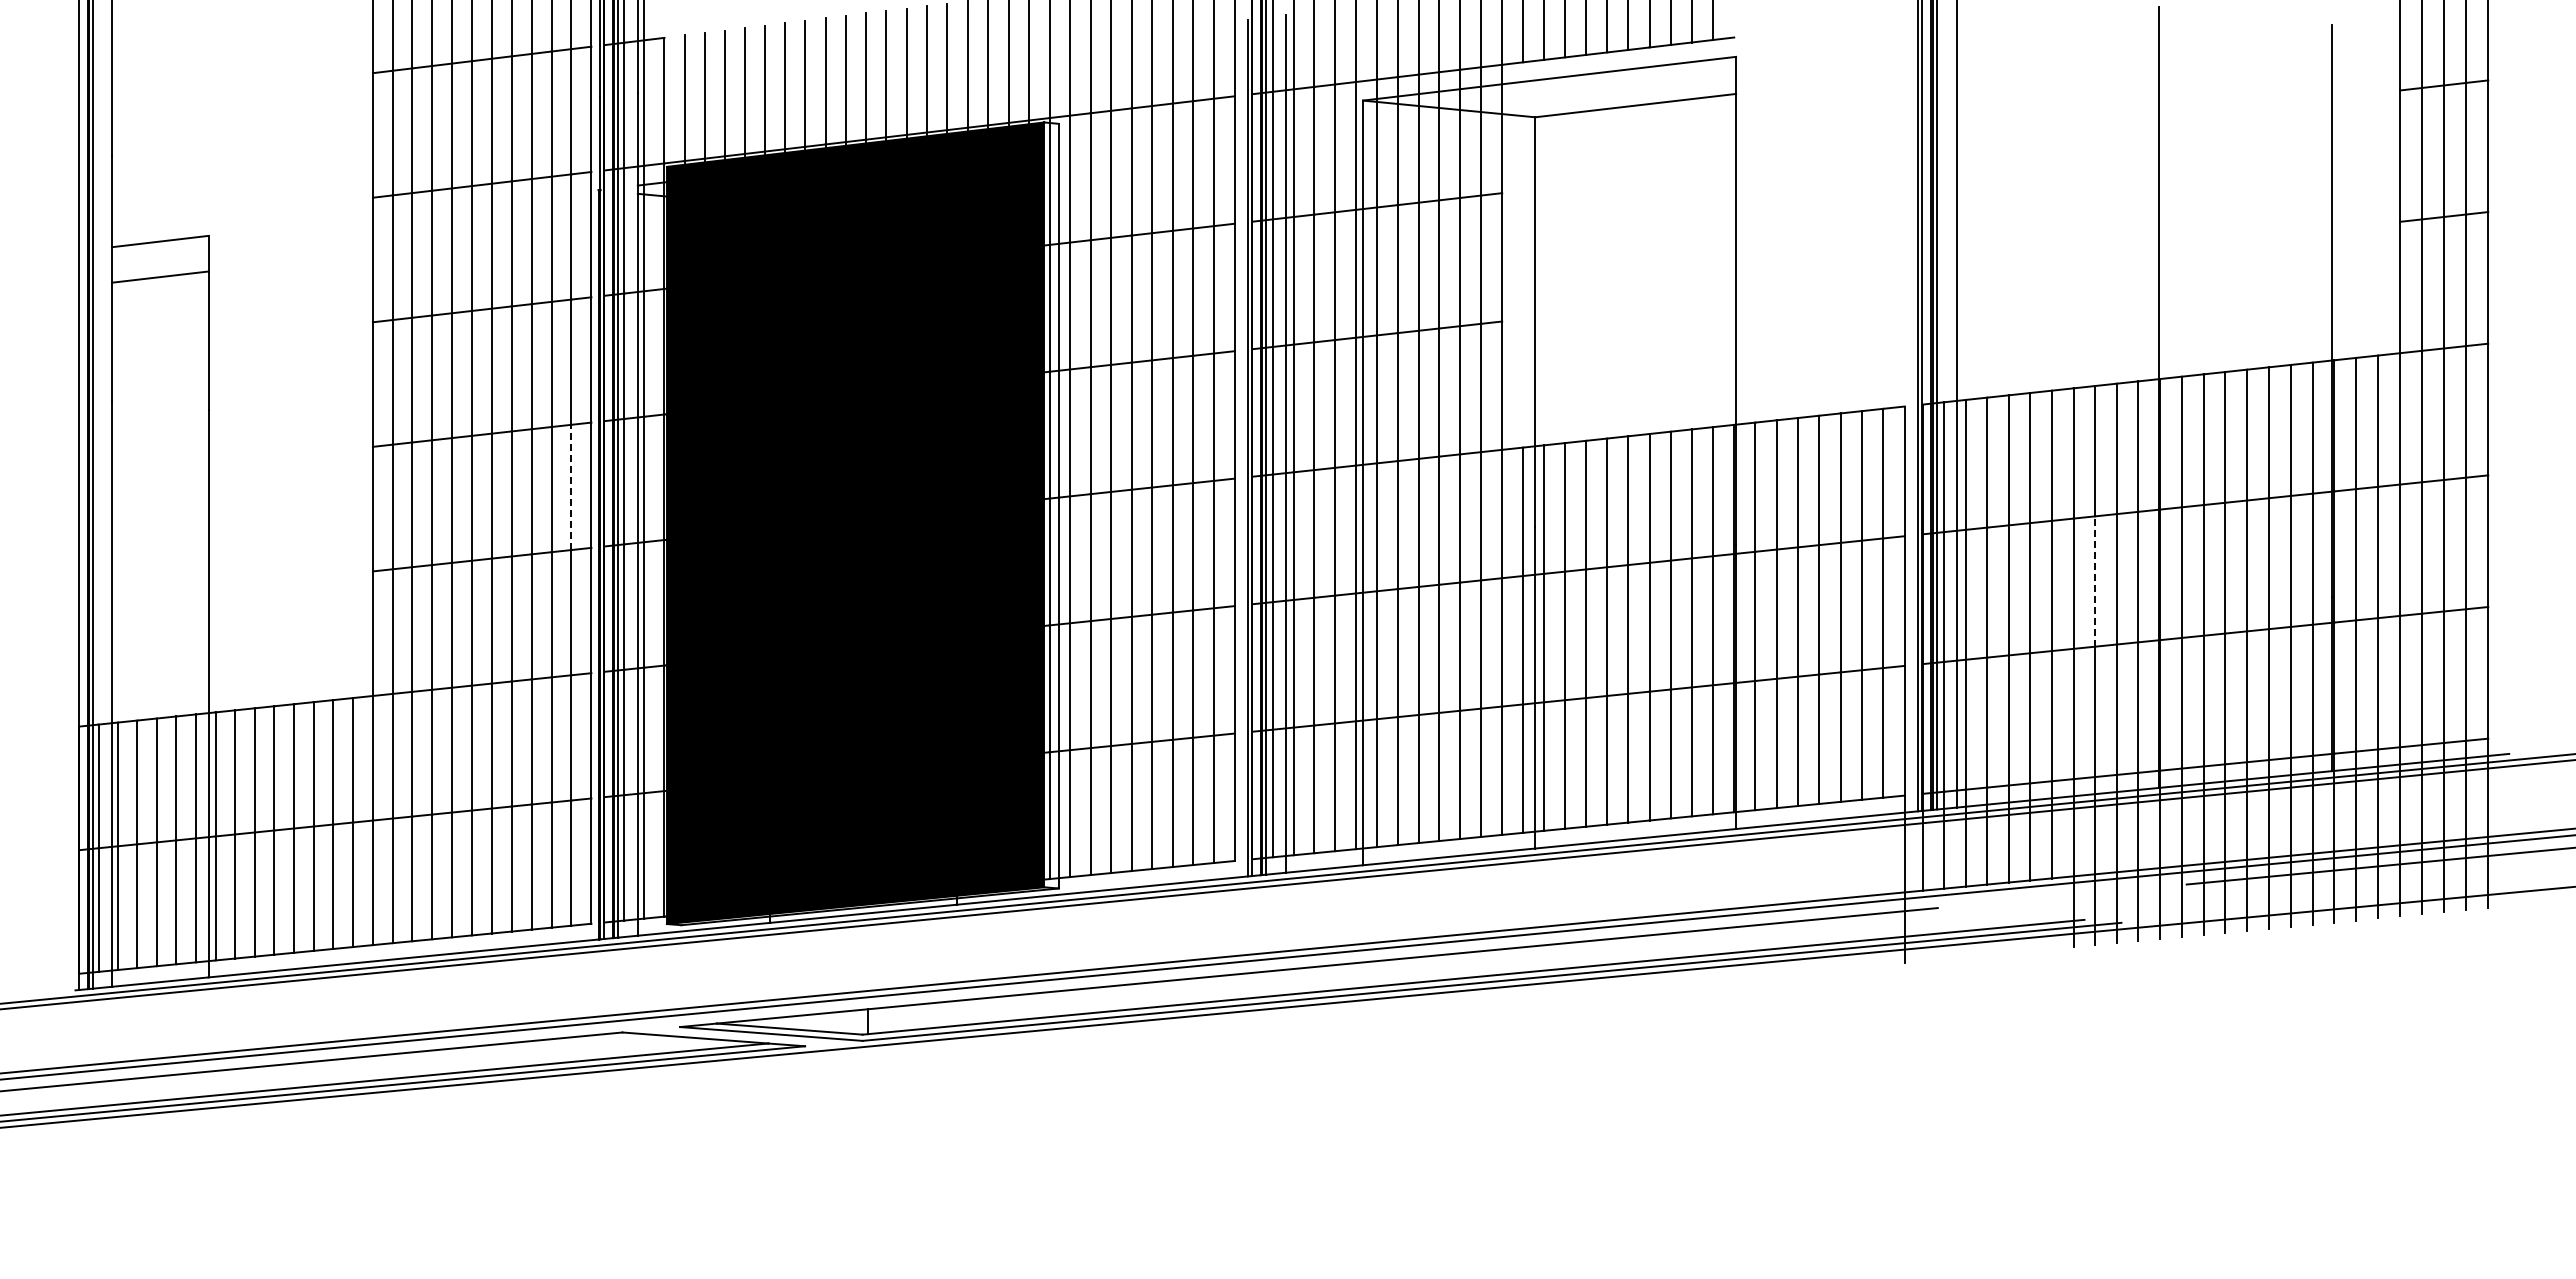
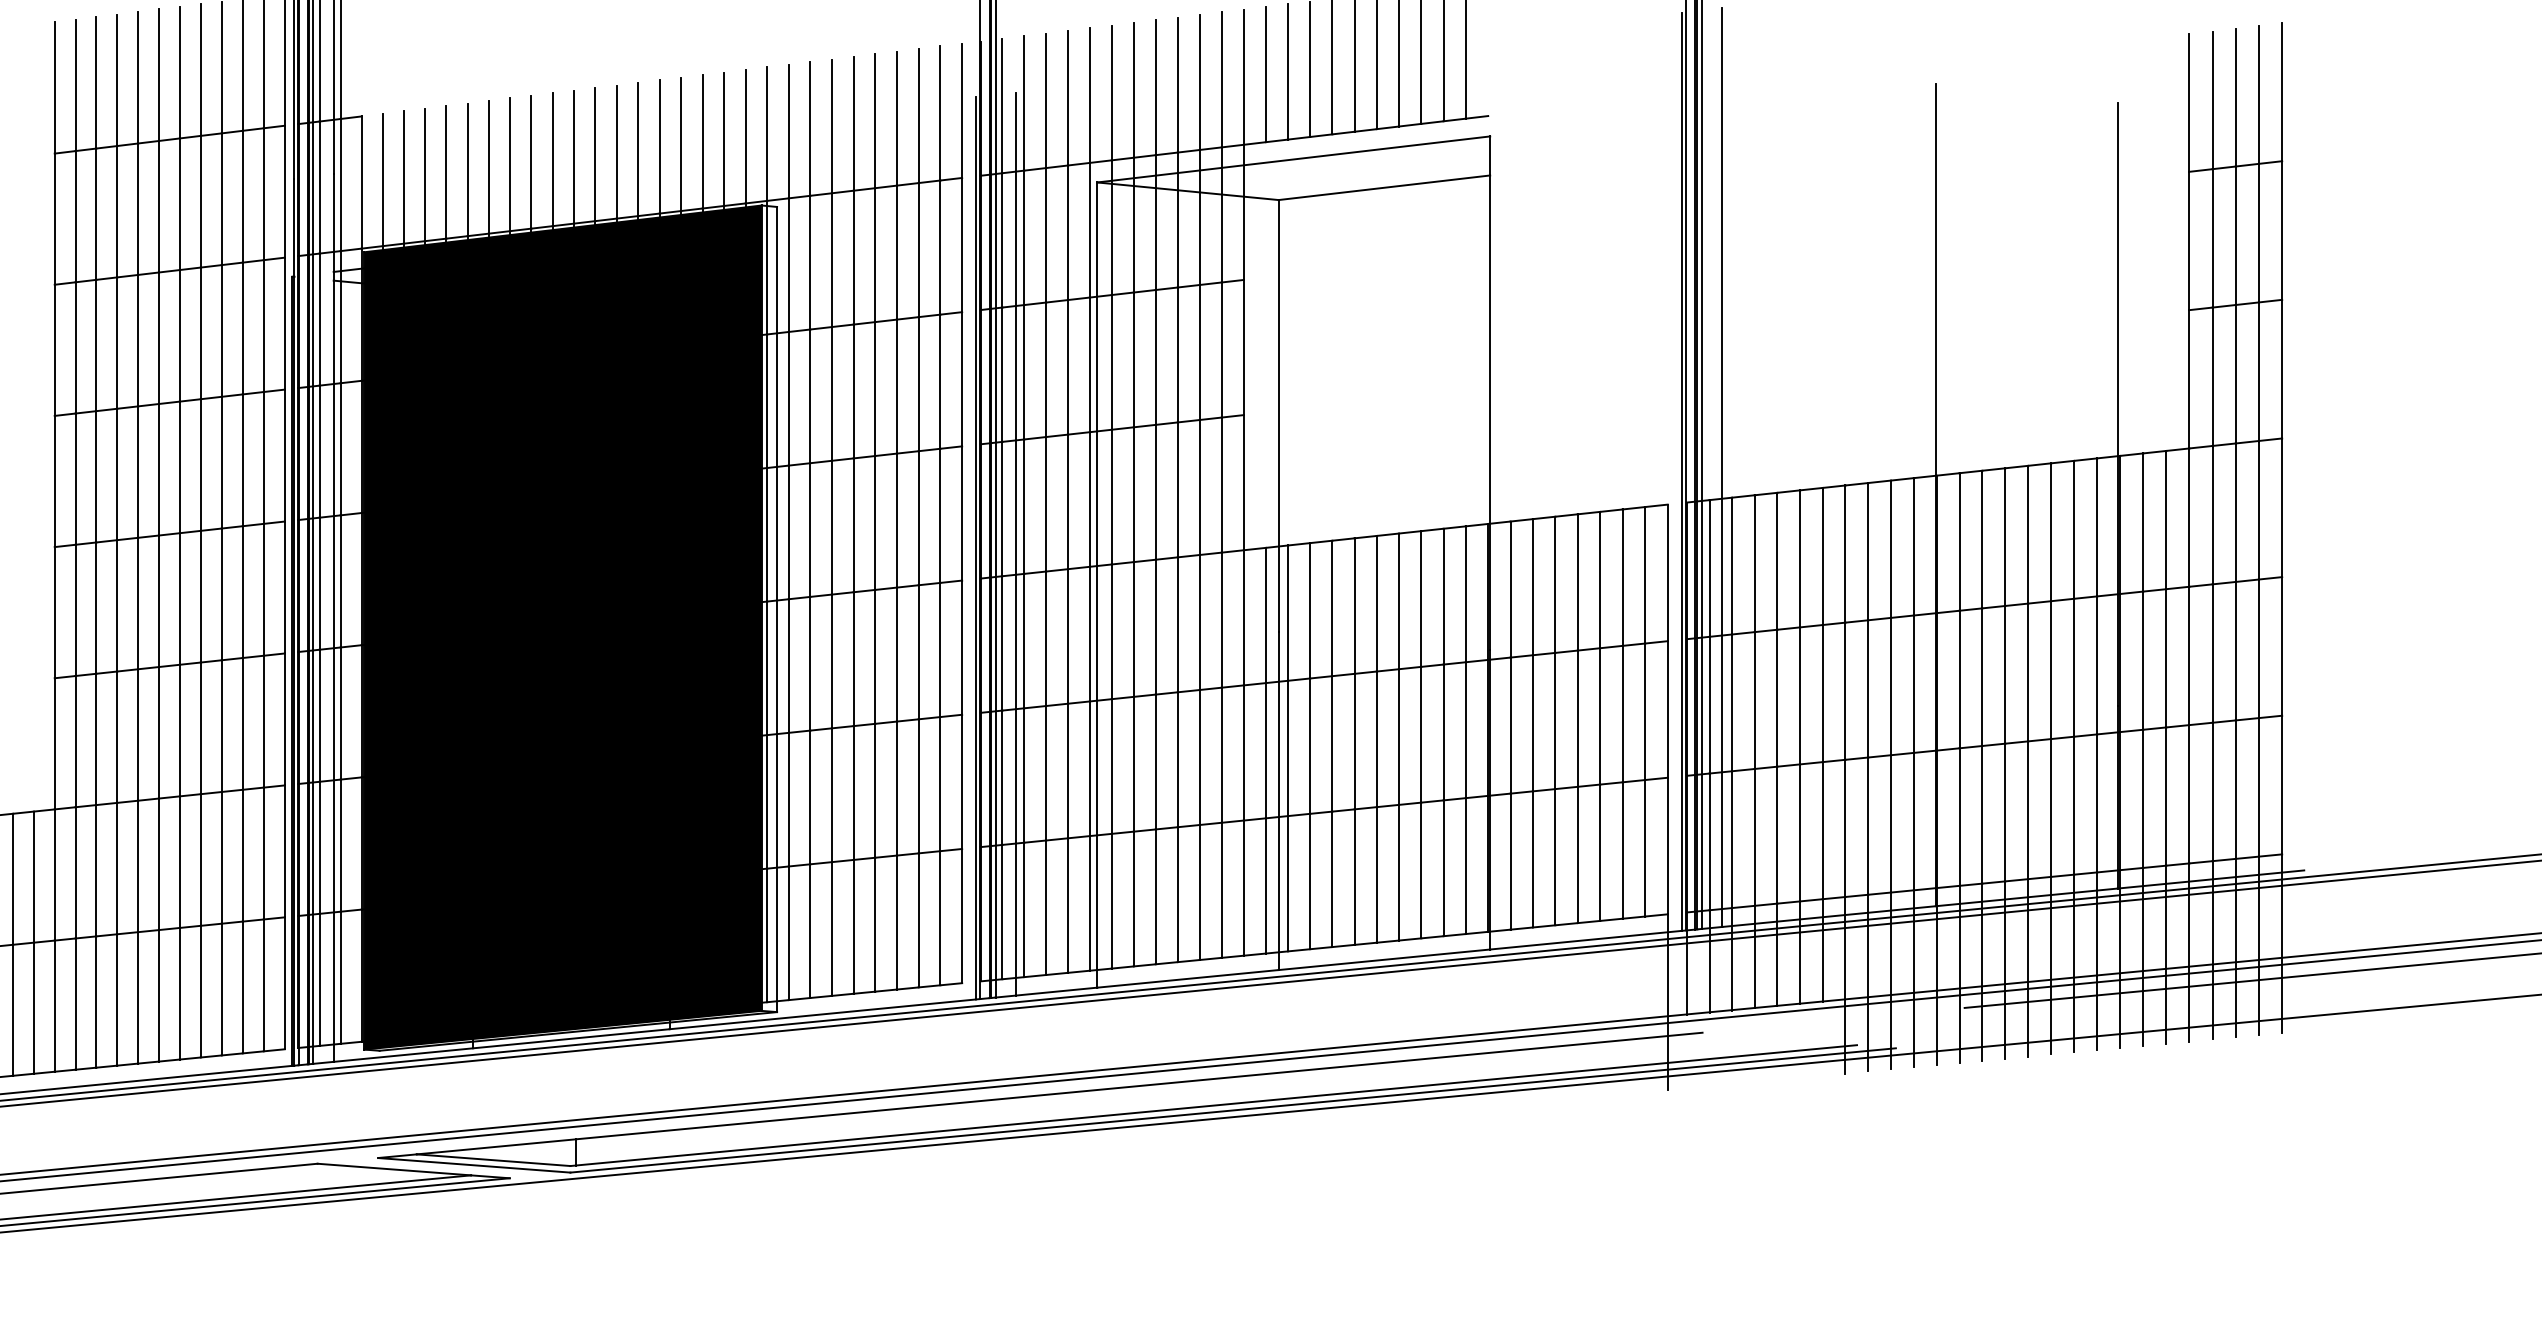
line: (571, 487) -> (263, 589), dashed -> solid
line: (2095, 581) -> (1868, 688), dashed -> solid

